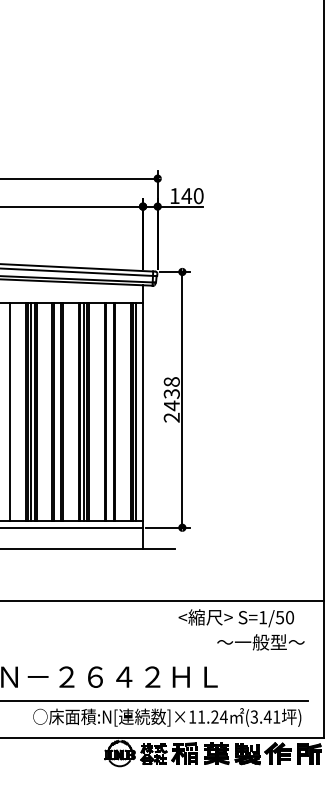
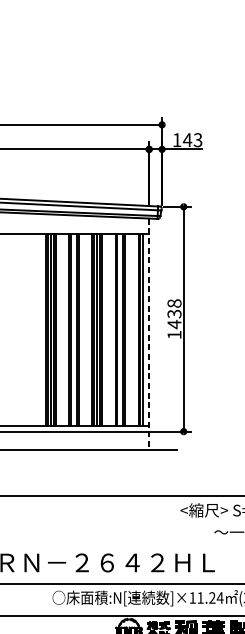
text: (198, 196) -> (197, 140), 140 -> 143
line: (10, 411) -> (32, 329), removed
line: (143, 417) -> (149, 334), solid -> dashed
text: (171, 417) -> (174, 334), 2438 -> 1438

